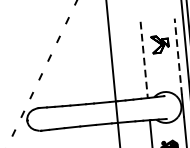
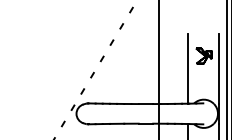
line: (178, 56) -> (219, 68), dashed -> solid
line: (144, 59) -> (188, 68), dashed -> solid

